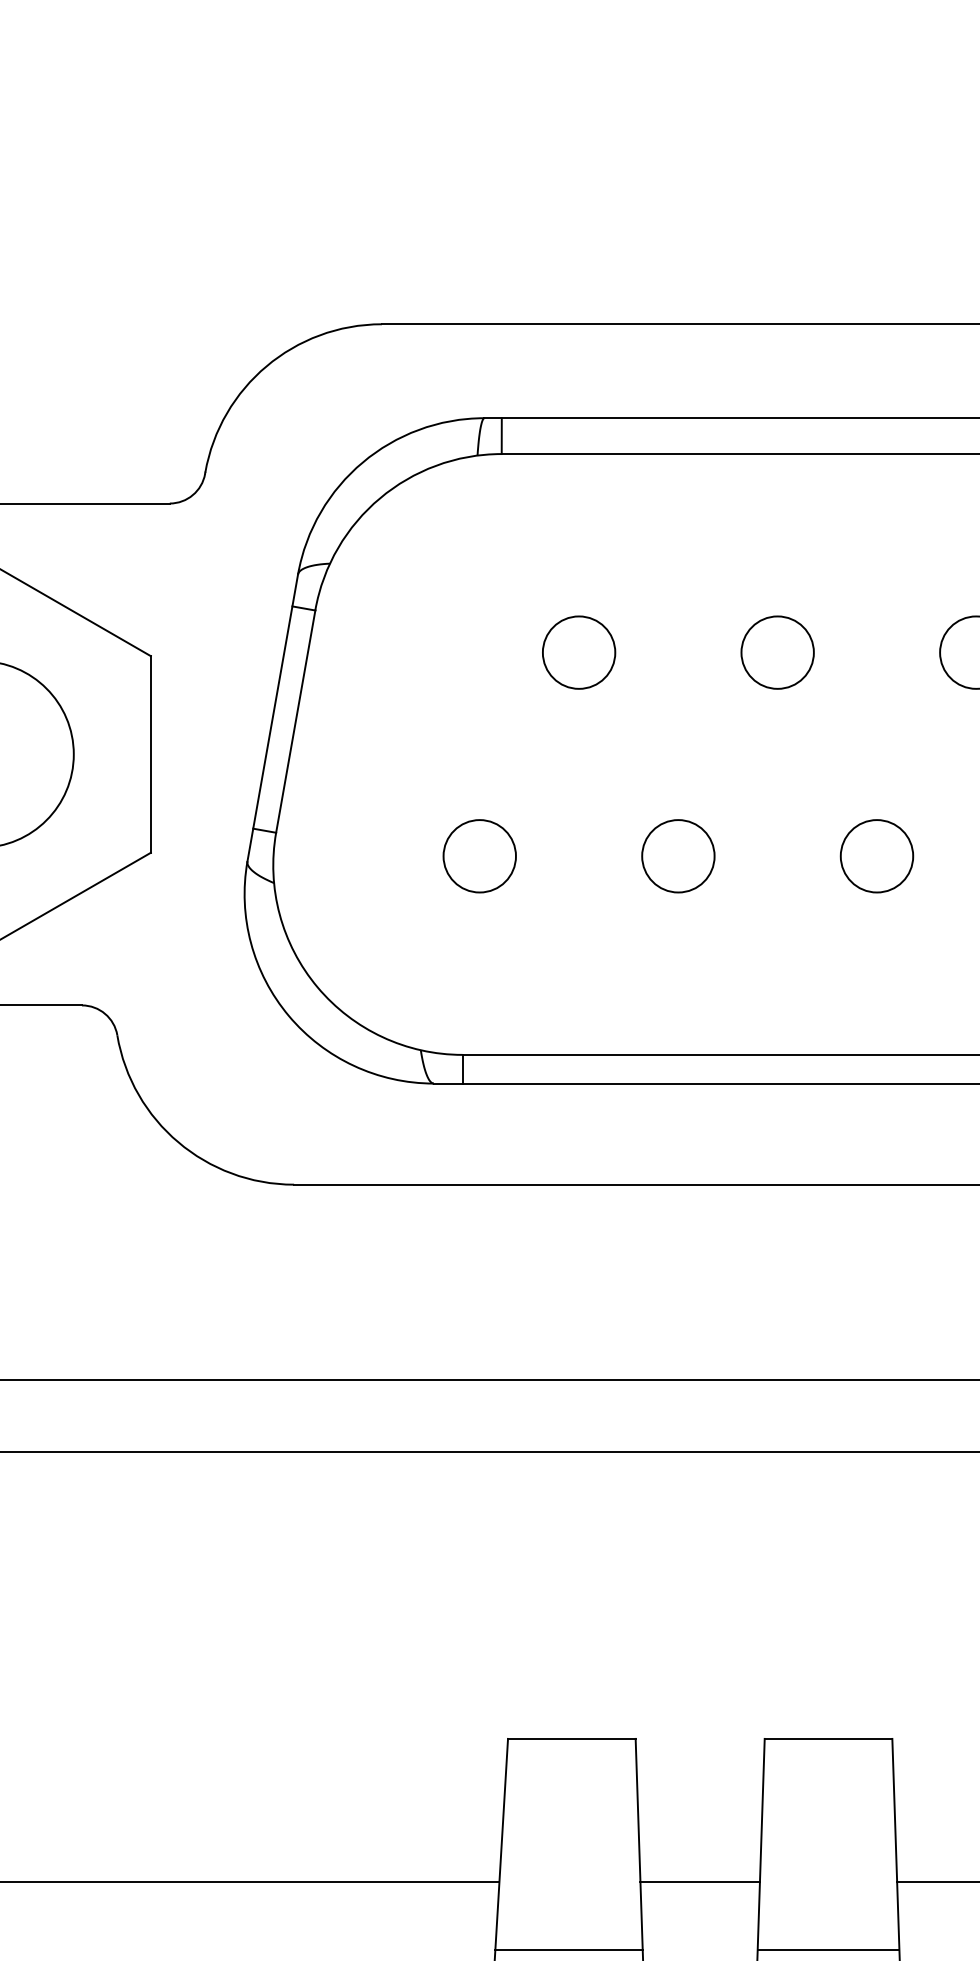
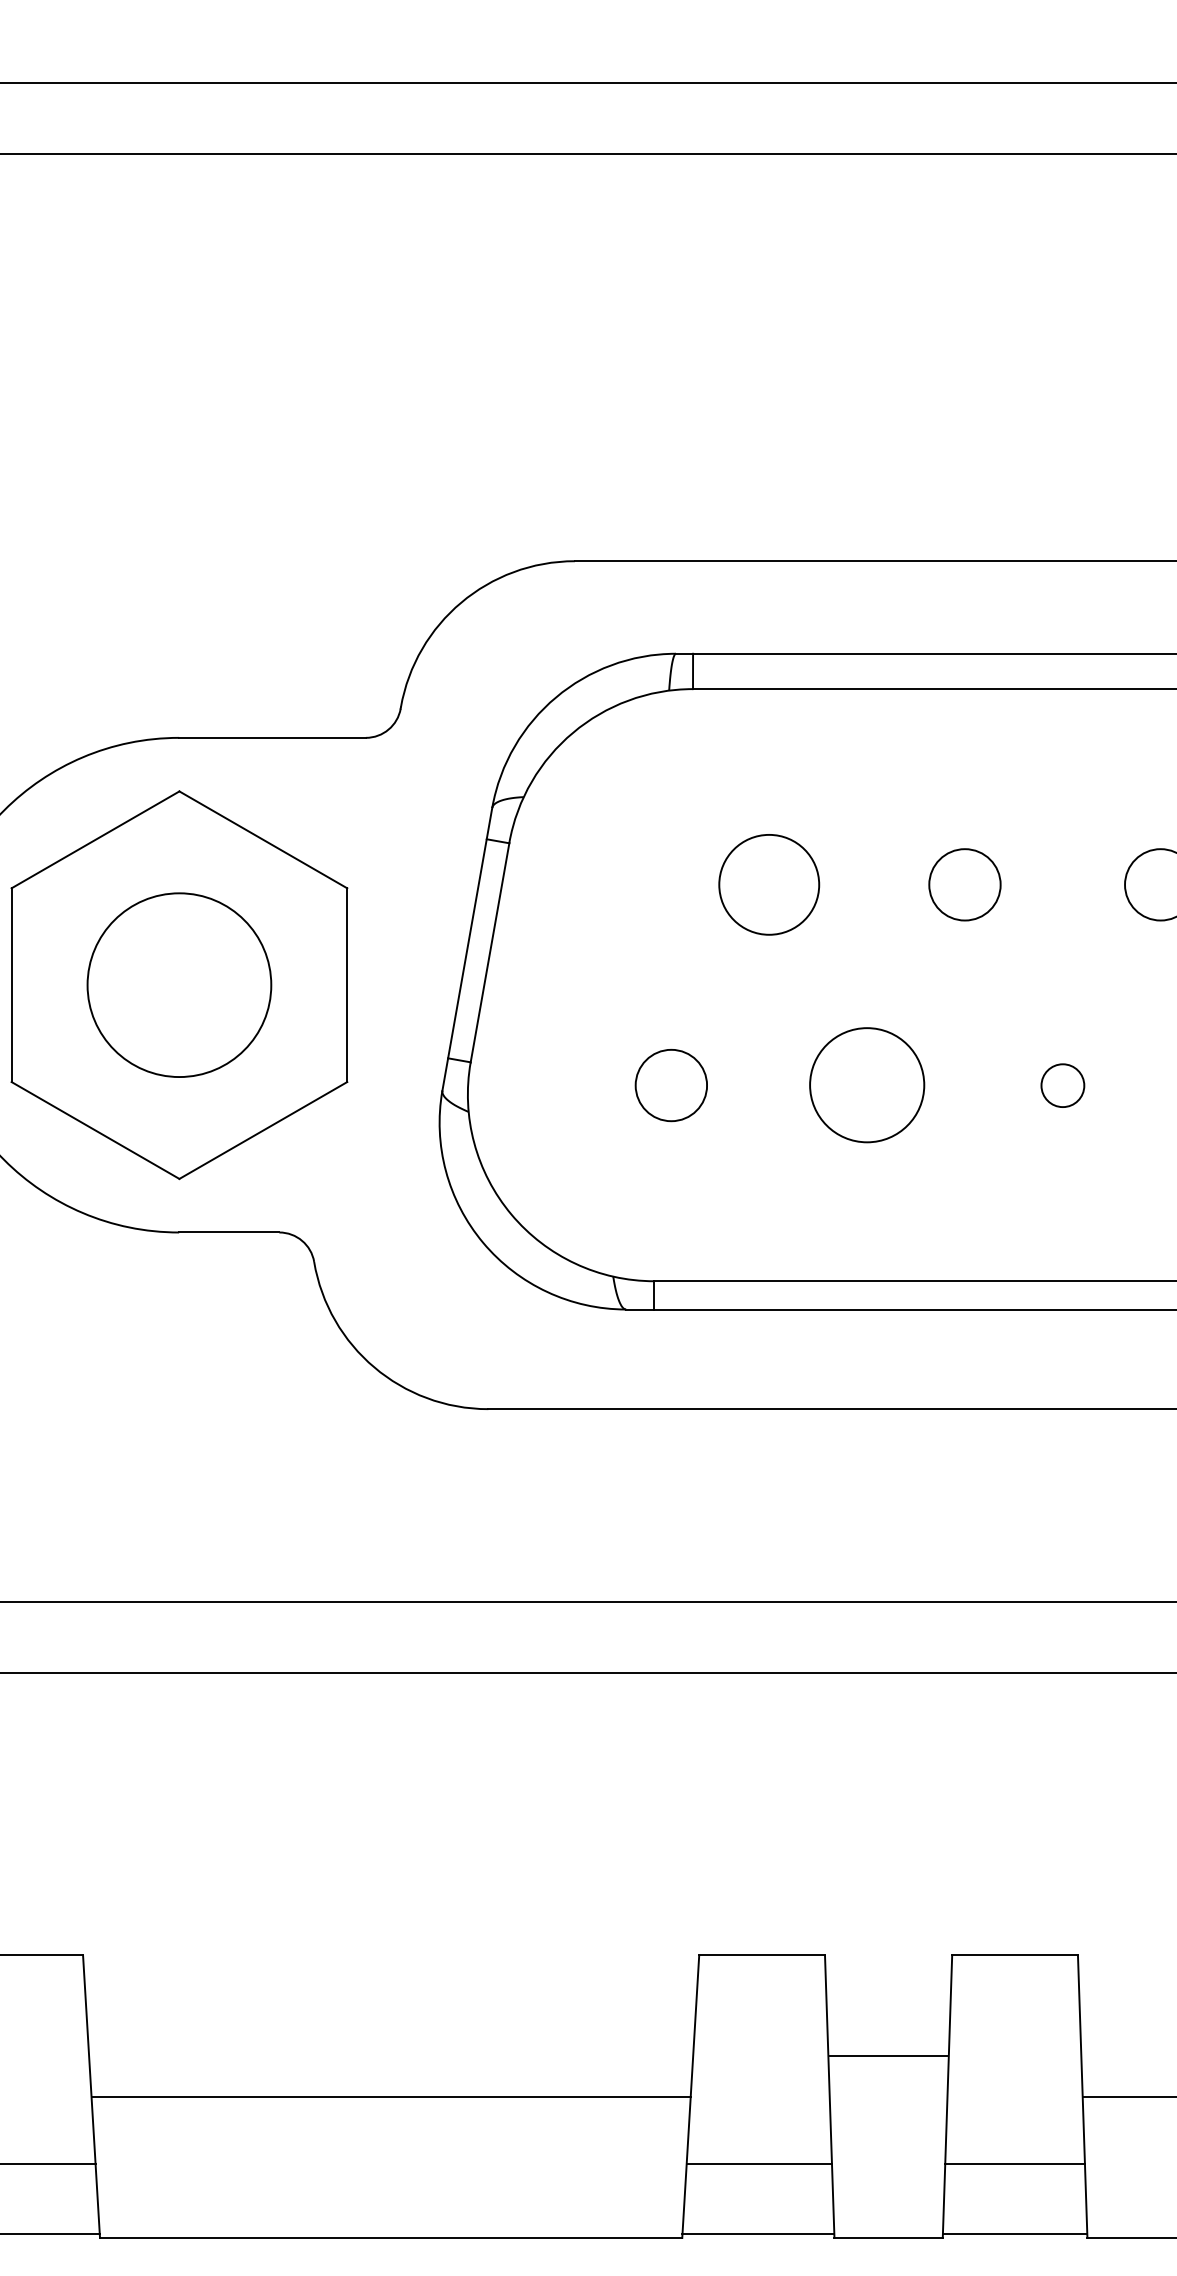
circle: (578, 652) -> (768, 884), size x1.4
circle: (677, 856) -> (866, 1085), size x1.6
circle: (876, 856) -> (1062, 1085), size x0.6
line: (700, 1882) -> (888, 2055), moved

